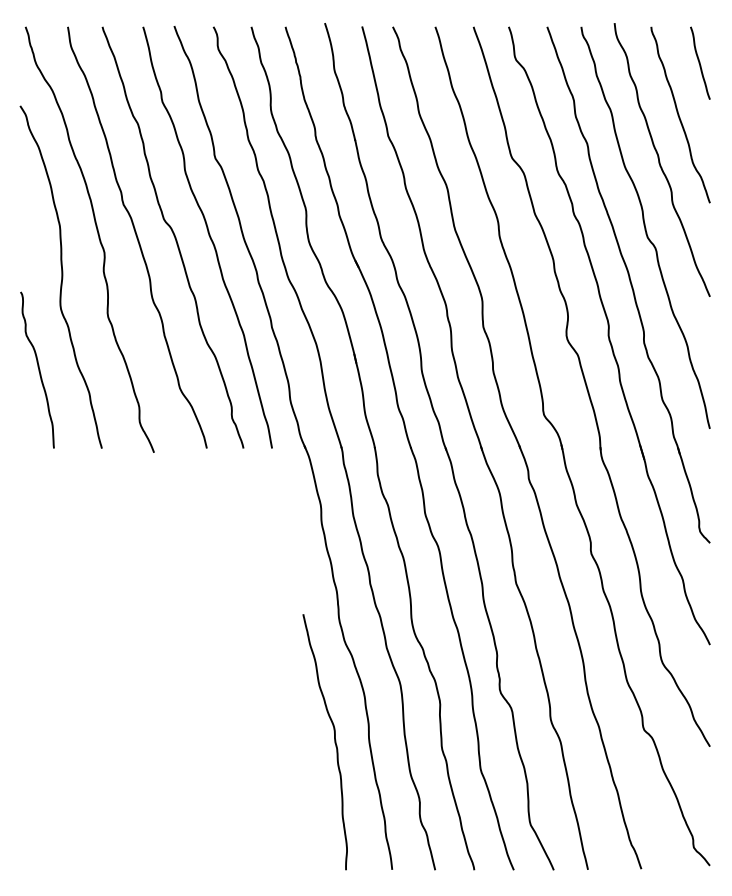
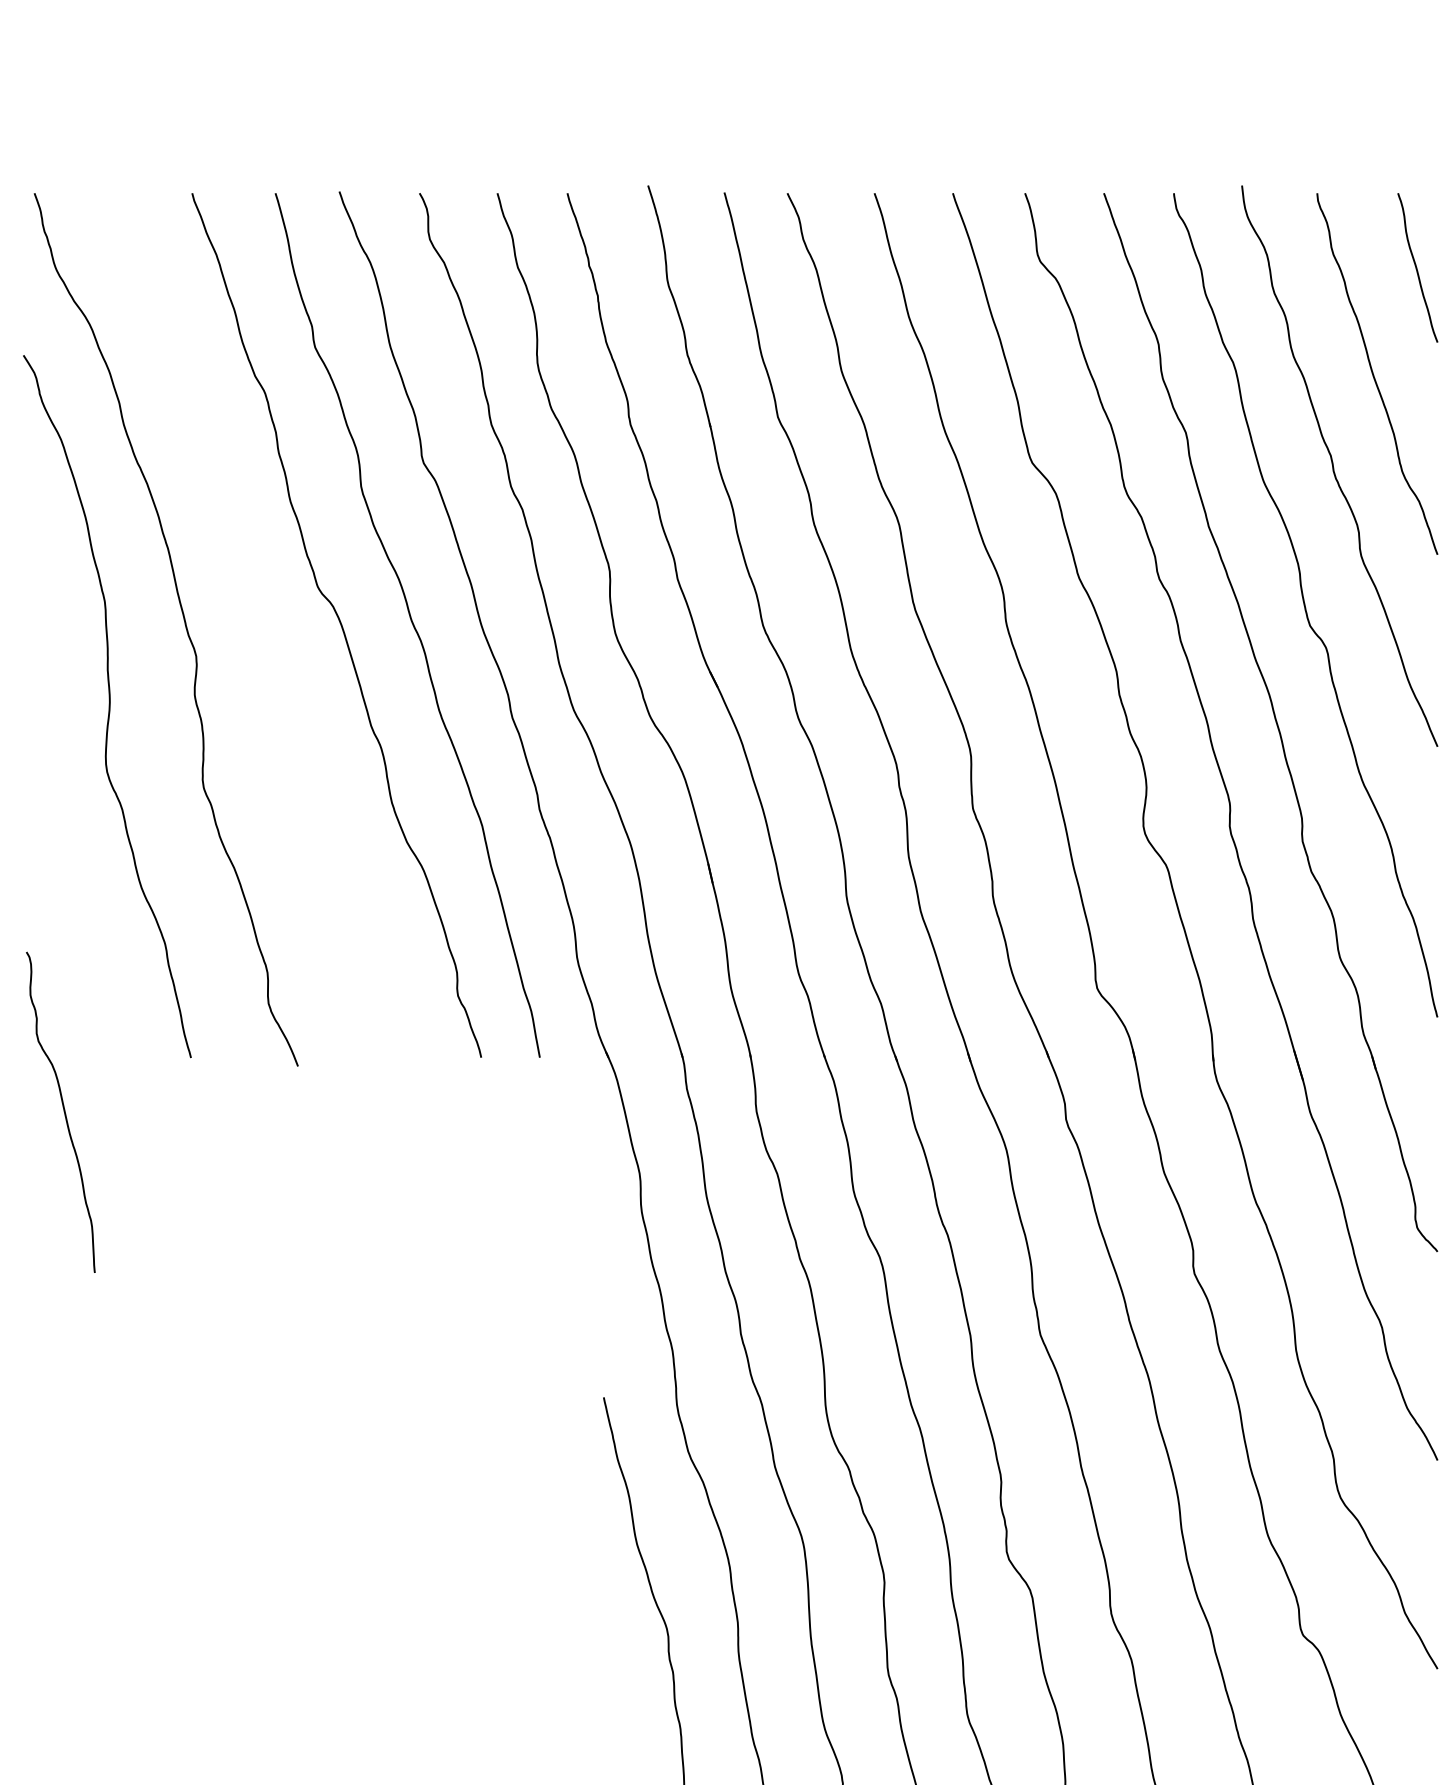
curve: (137, 237) -> (263, 625), removed
curve: (38, 369) -> (63, 1110), moved

